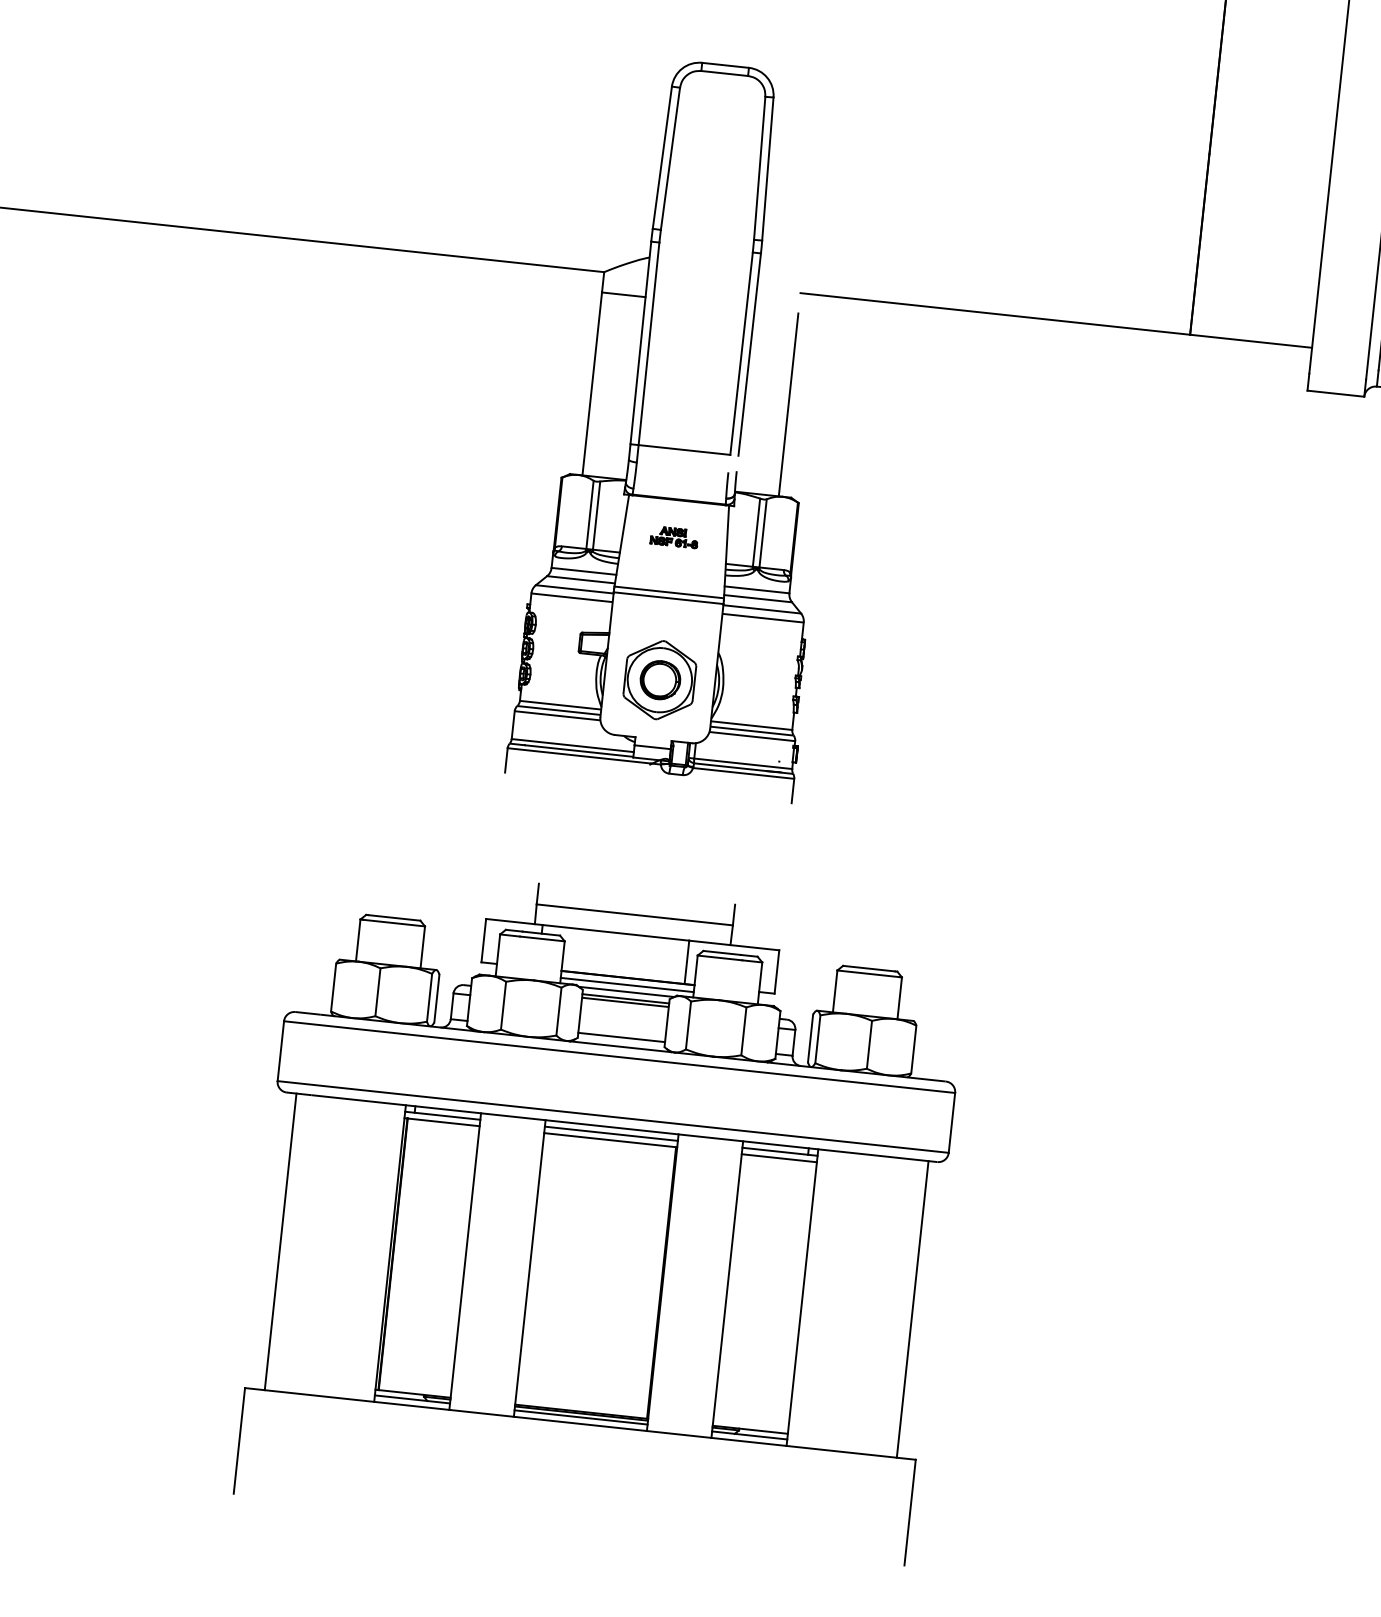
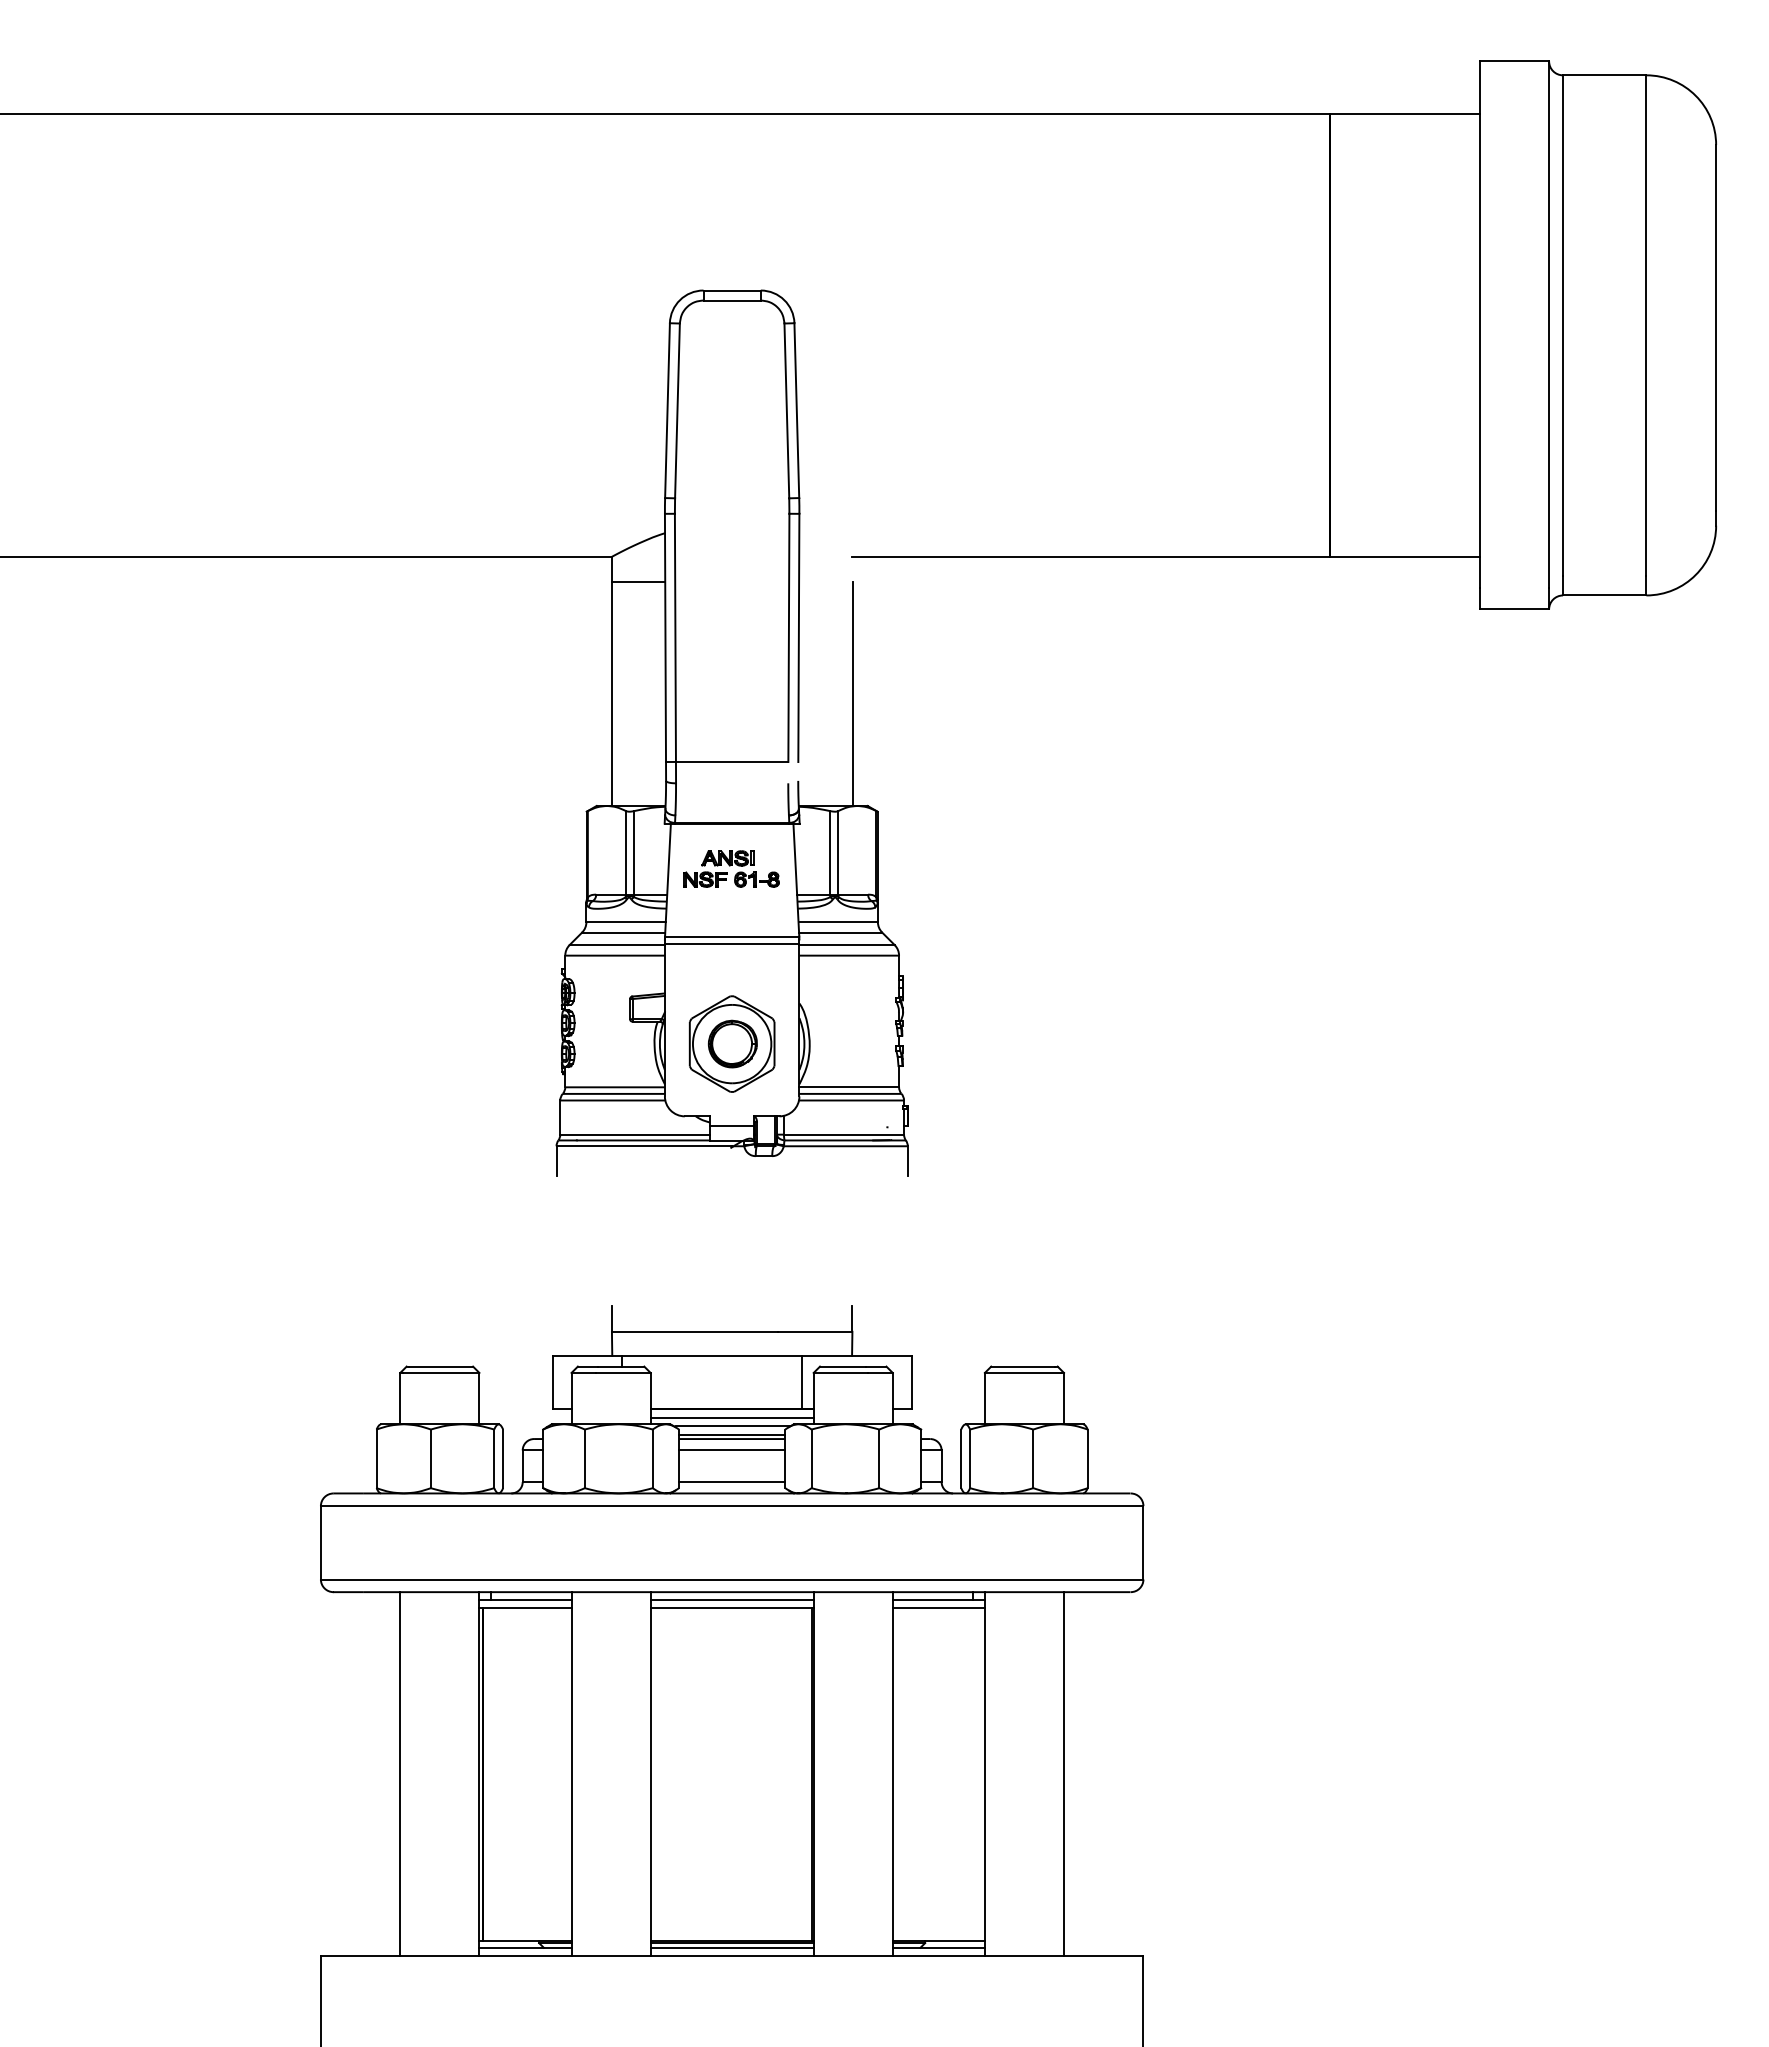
part: (674, 536) -> (731, 868), size x1.67
line: (624, 1011) -> (732, 1450), added
line: (280, 1241) -> (400, 1773), moved
line: (913, 1309) -> (1064, 1773), moved

